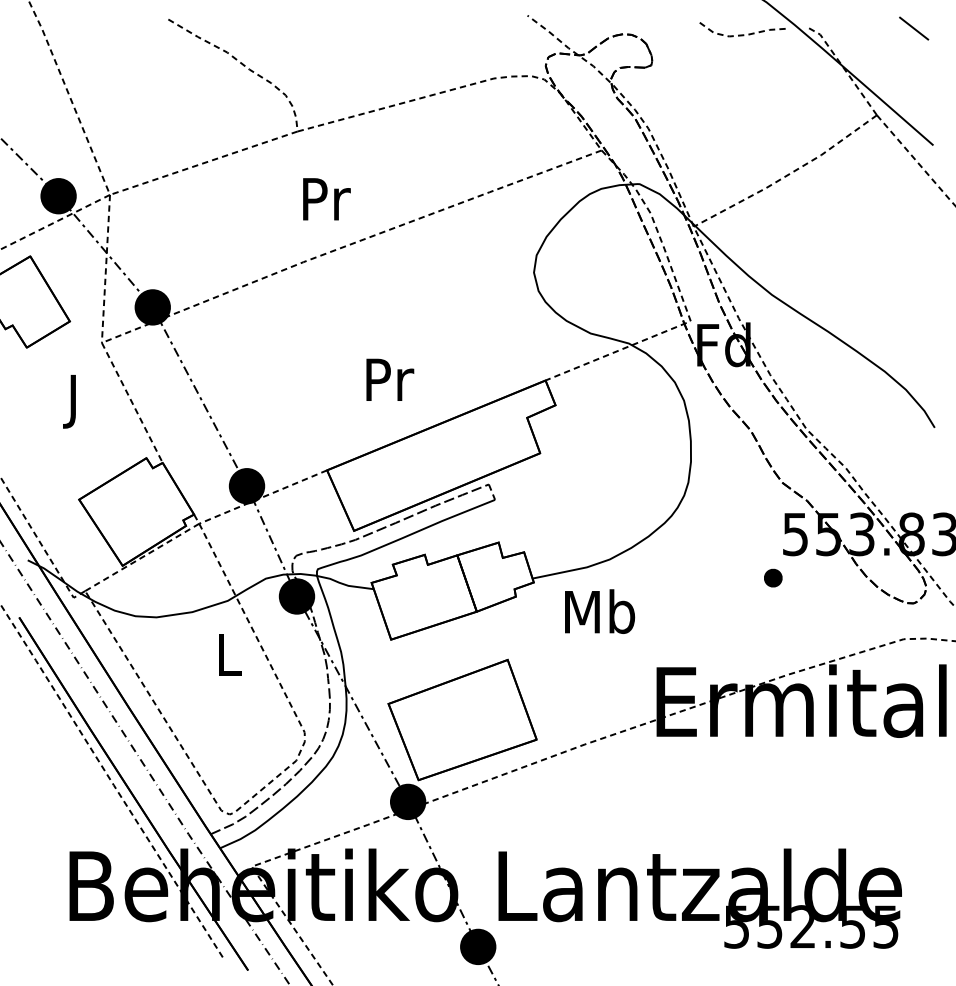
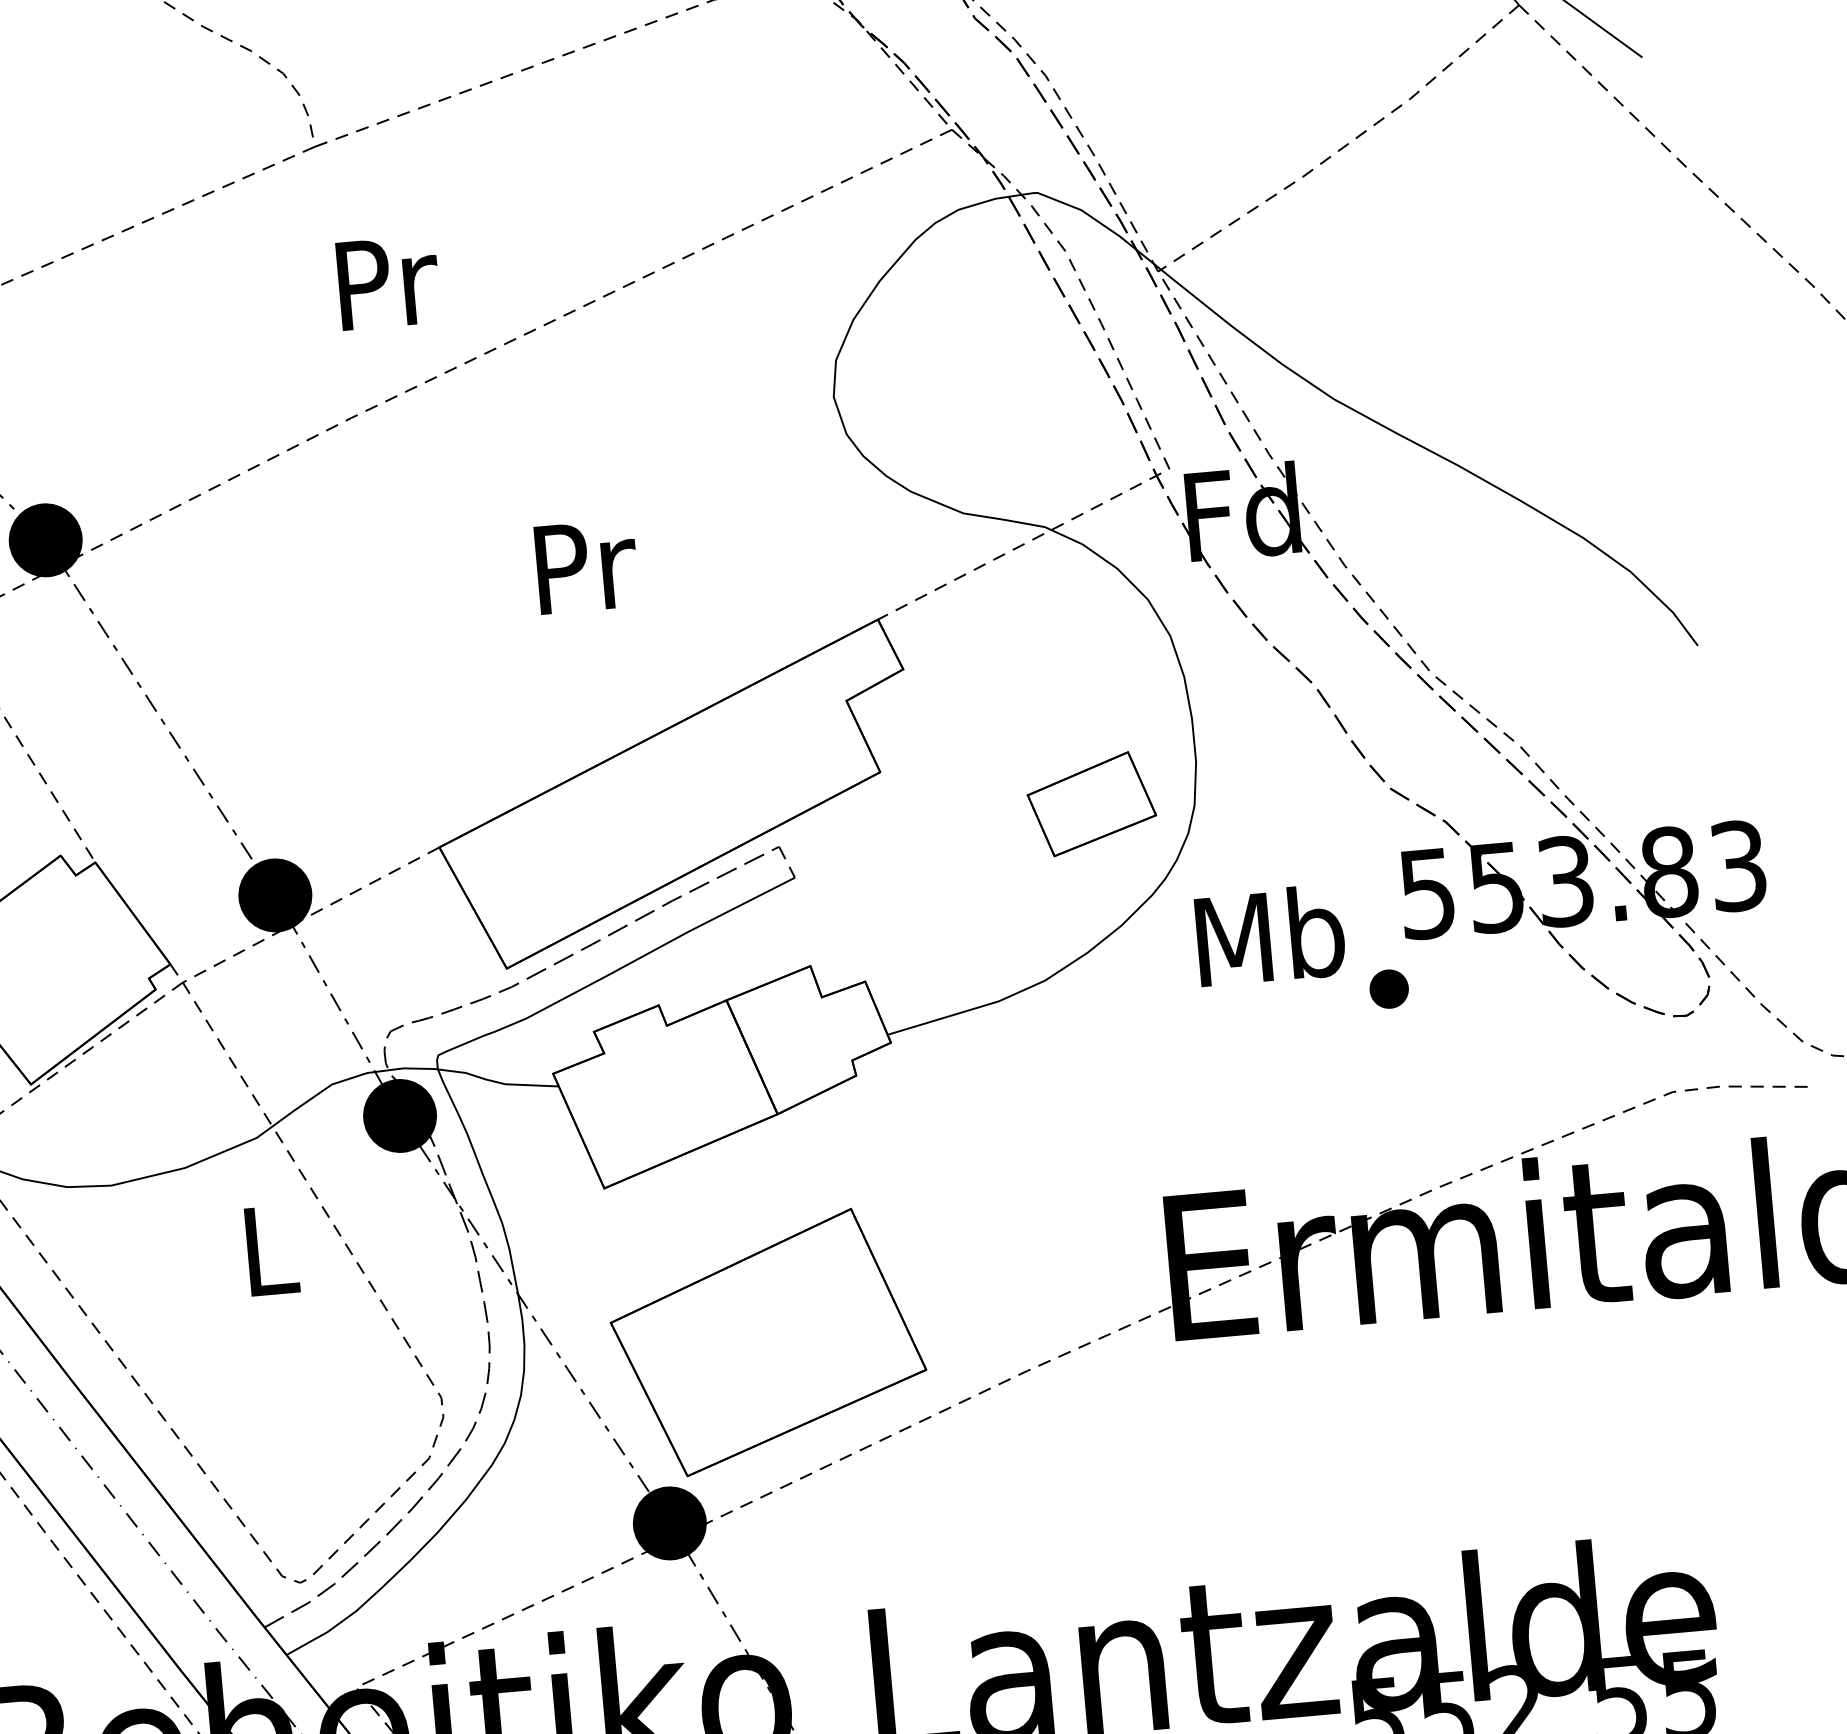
text: (390, 379) -> (587, 565), moved
part: (639, 477) -> (1091, 804), added
text: (600, 611) -> (1271, 935), moved

